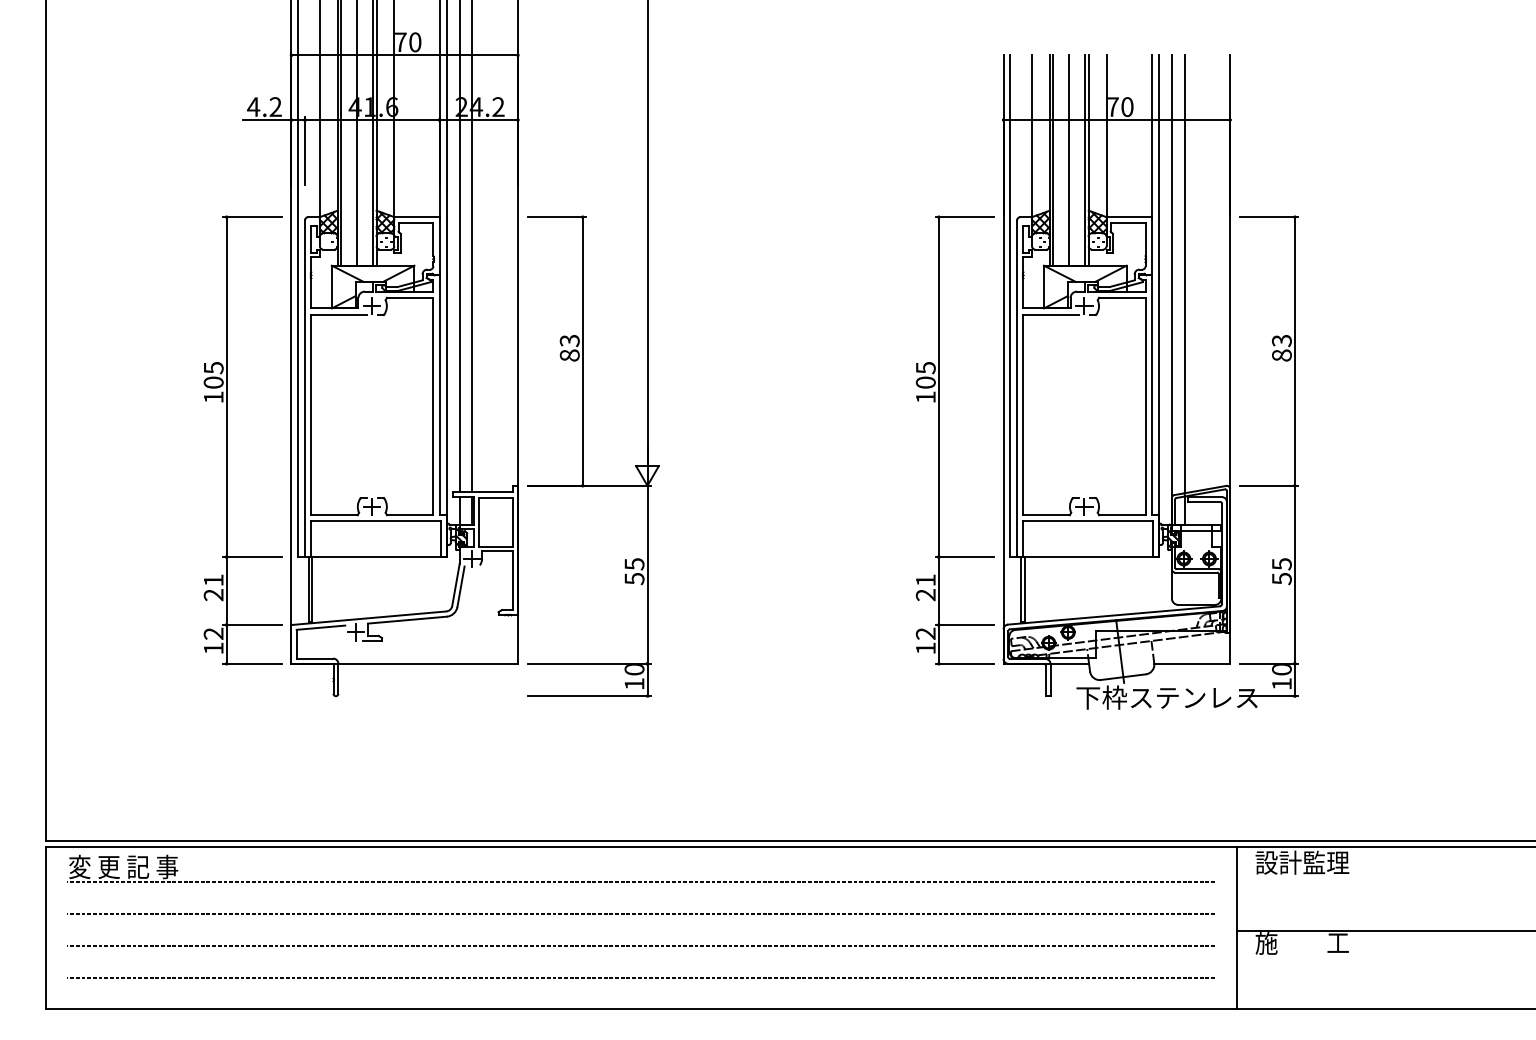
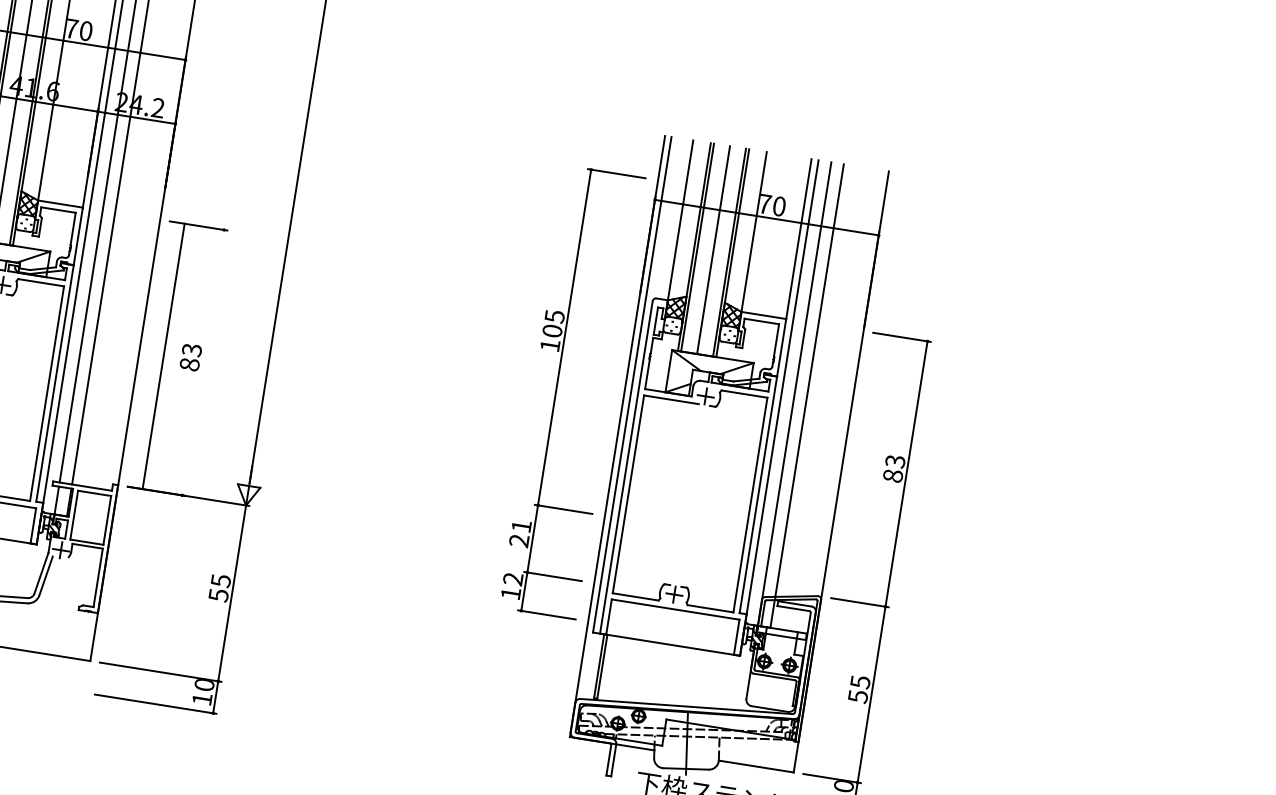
line: (582, 351) -> (163, 356), moved
part: (939, 440) -> (556, 390), moved

